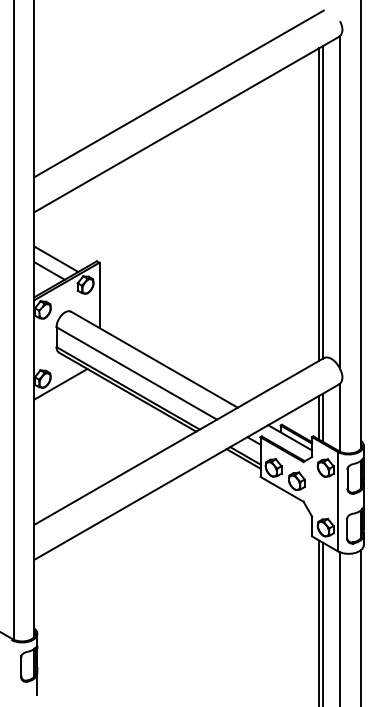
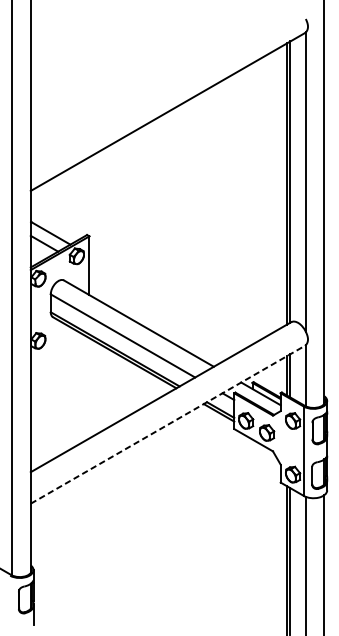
line: (178, 93) -> (160, 84), removed
line: (60, 384) -> (54, 345), removed
line: (186, 472) -> (167, 425), solid -> dashed

